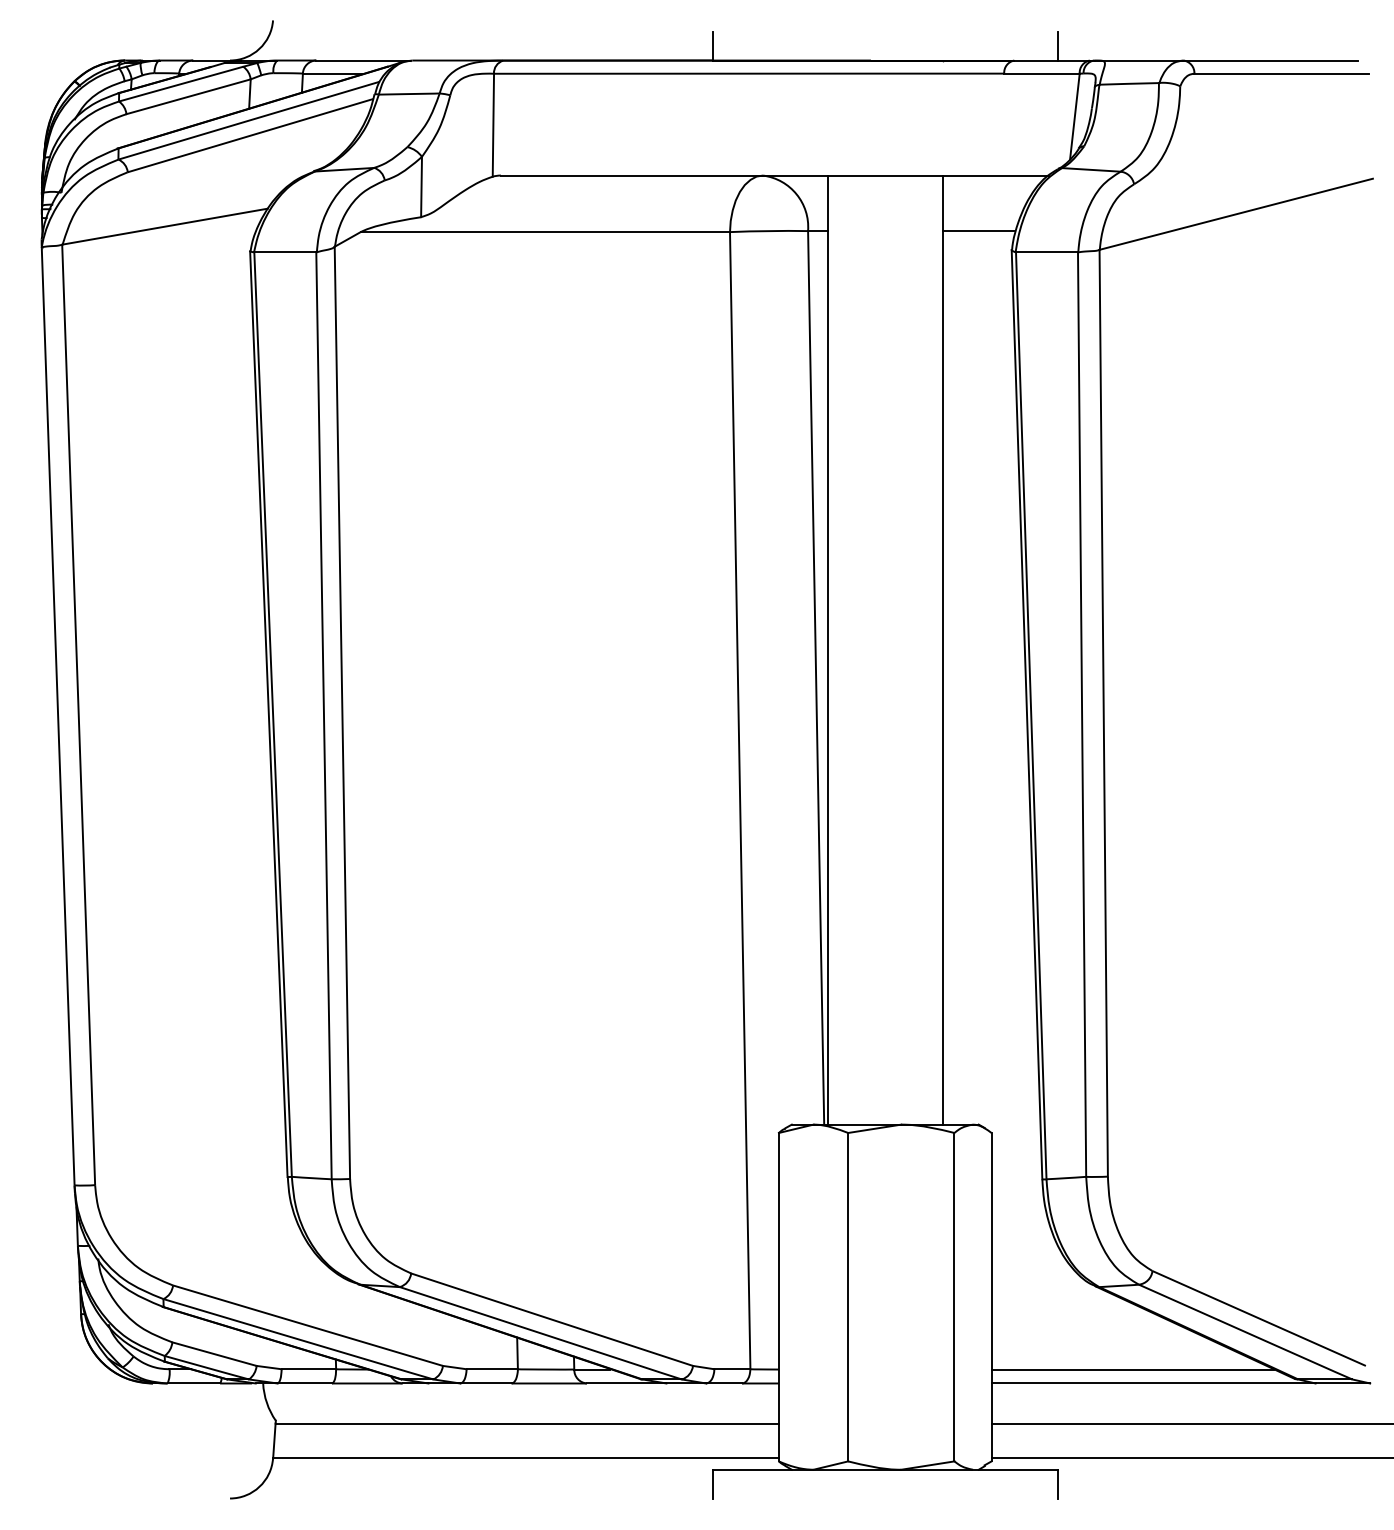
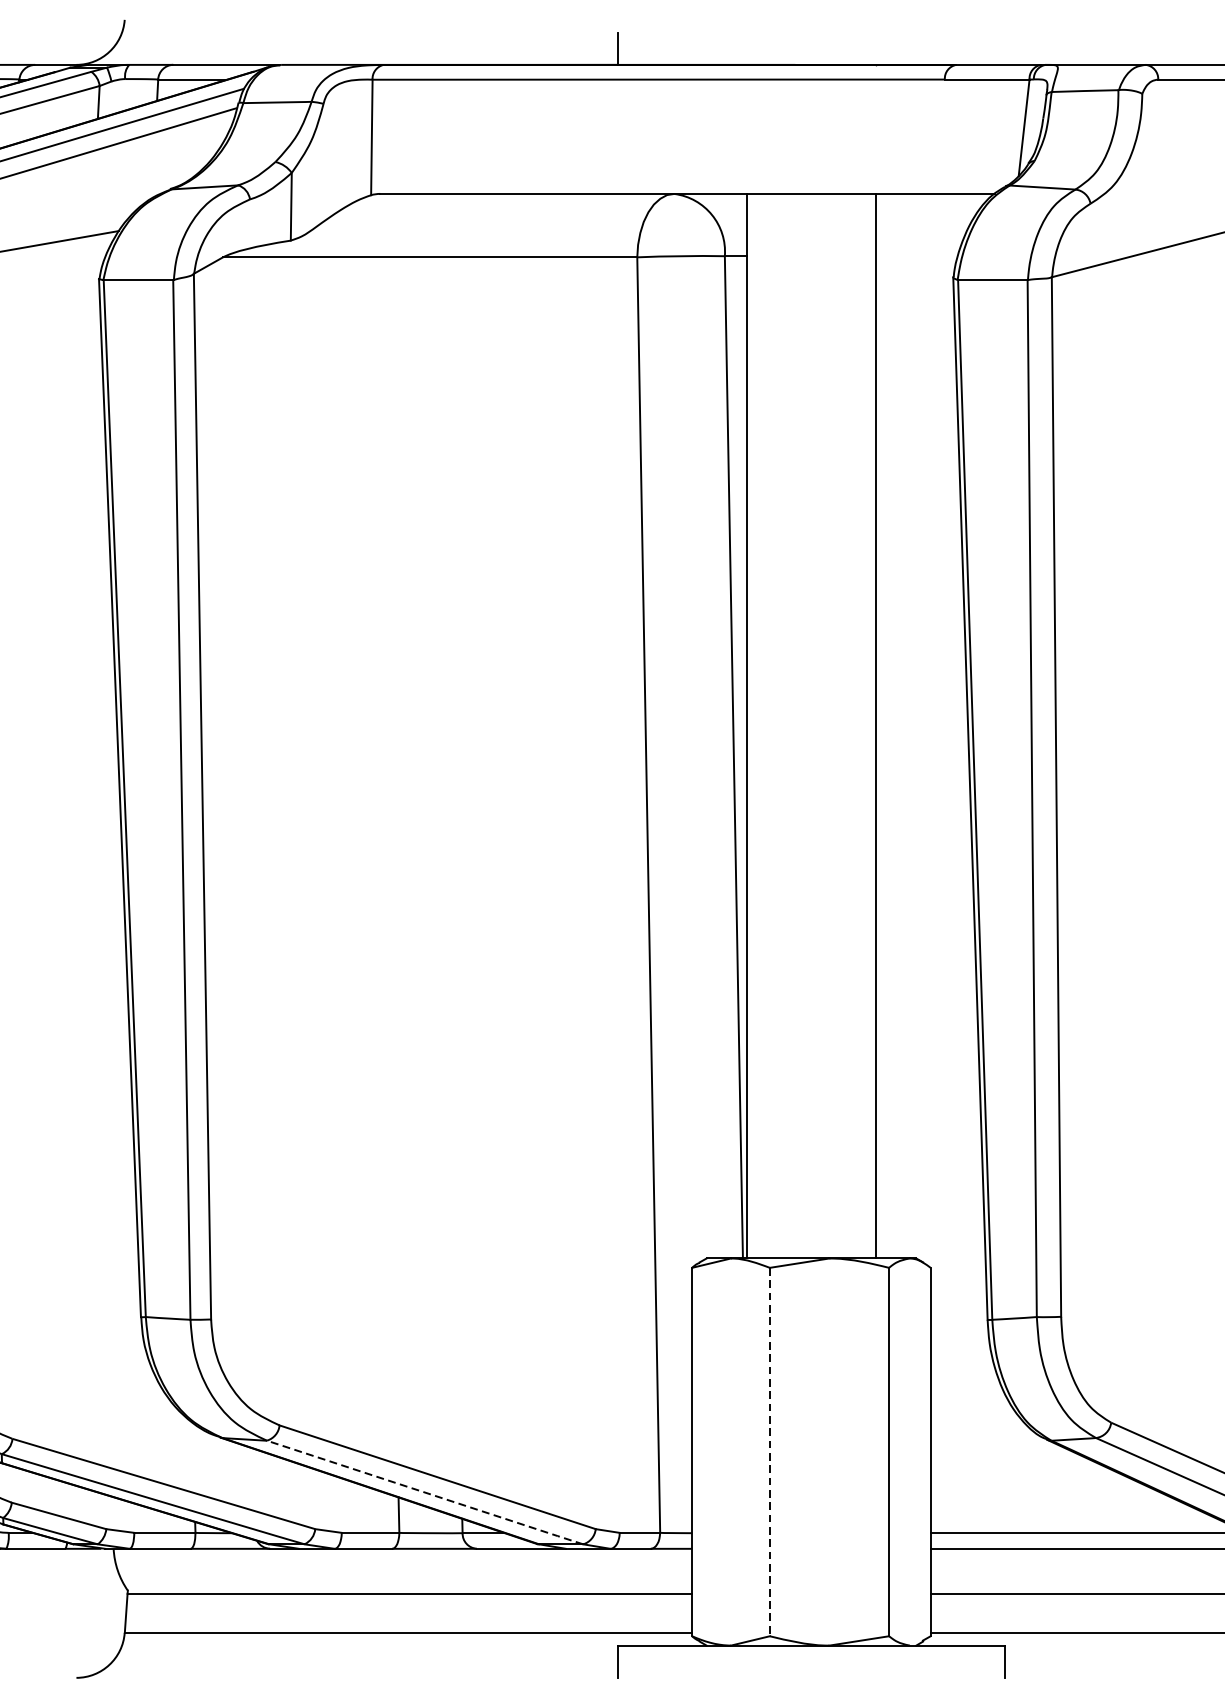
line: (1057, 45) -> (1004, 48), removed
line: (978, 231) -> (916, 256), removed
line: (848, 1297) -> (770, 1452), solid -> dashed
line: (541, 1333) -> (425, 1492), solid -> dashed

